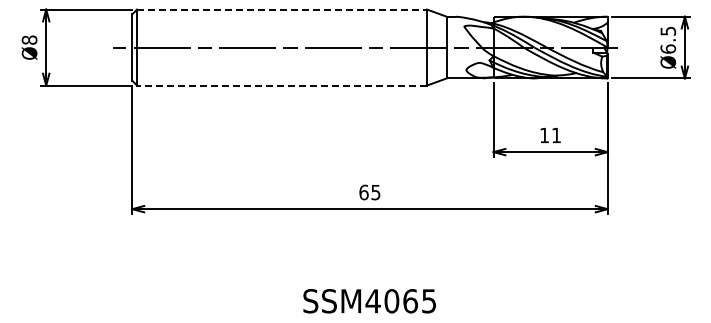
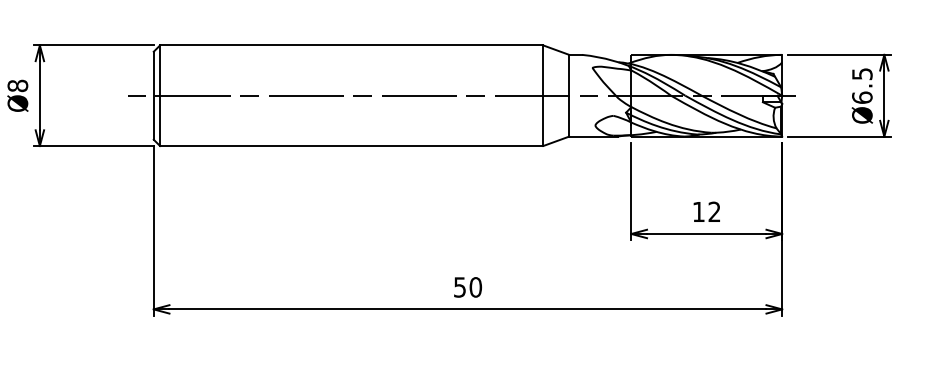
line: (282, 9) -> (352, 45), dashed -> solid
line: (282, 85) -> (352, 145), dashed -> solid
text: (556, 135) -> (714, 211), 11 -> 12
text: (369, 192) -> (467, 287), 65 -> 50

